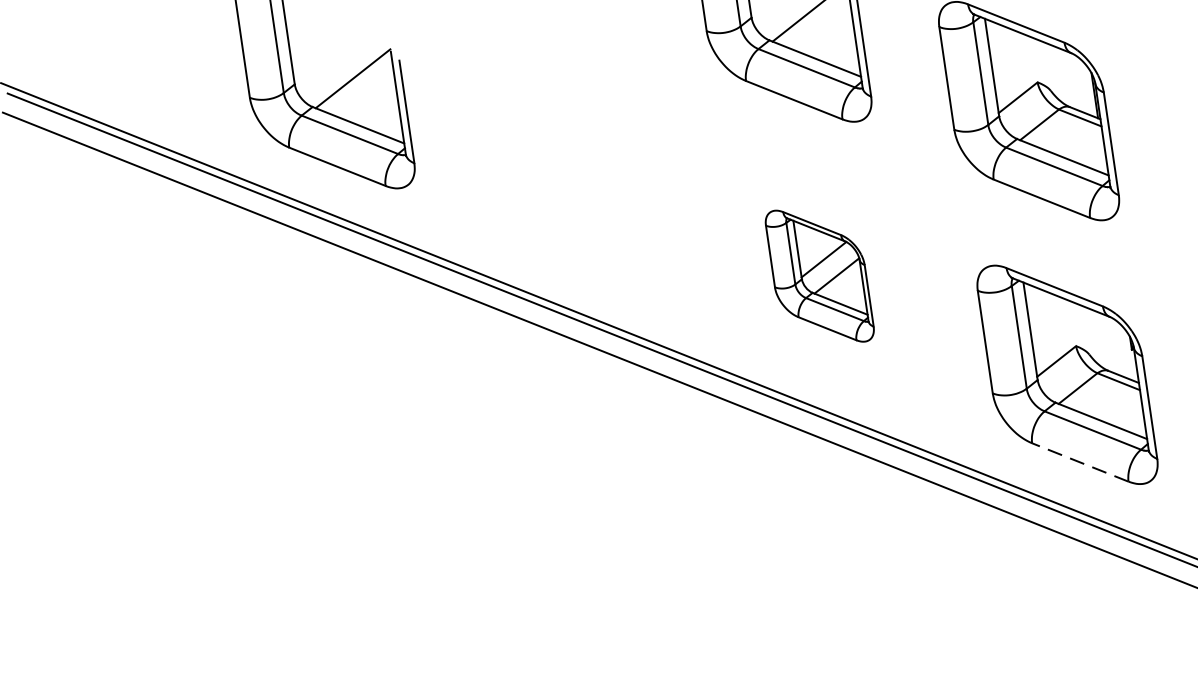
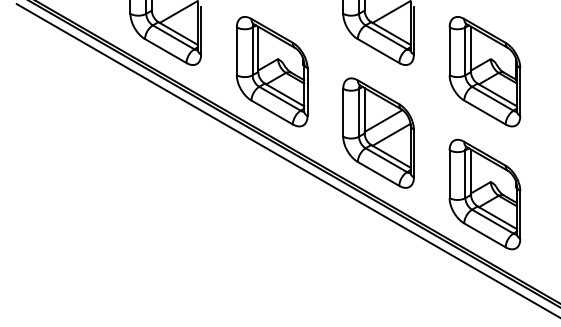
part: (572, 177) -> (272, 71), added
part: (819, 274) -> (378, 132), size x1.67
line: (1079, 462) -> (484, 235), dashed -> solid

